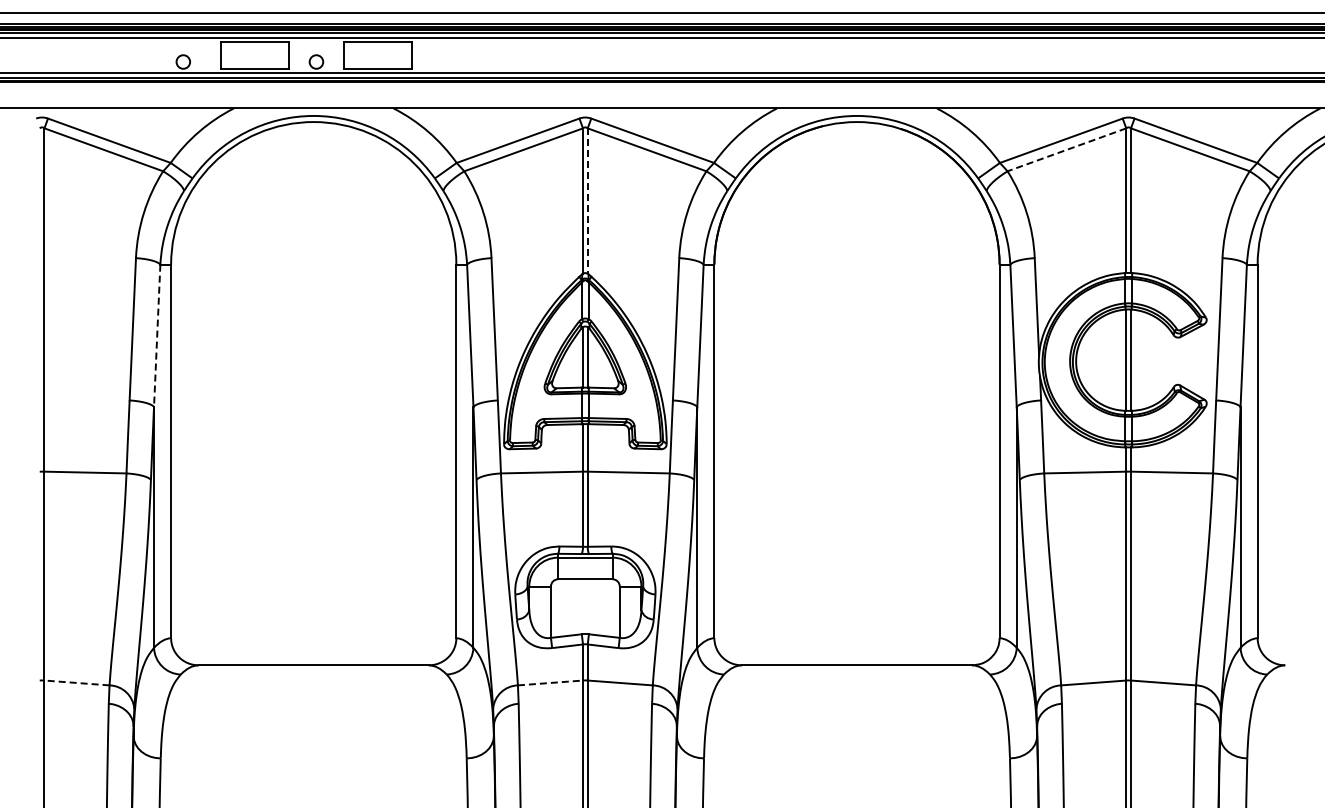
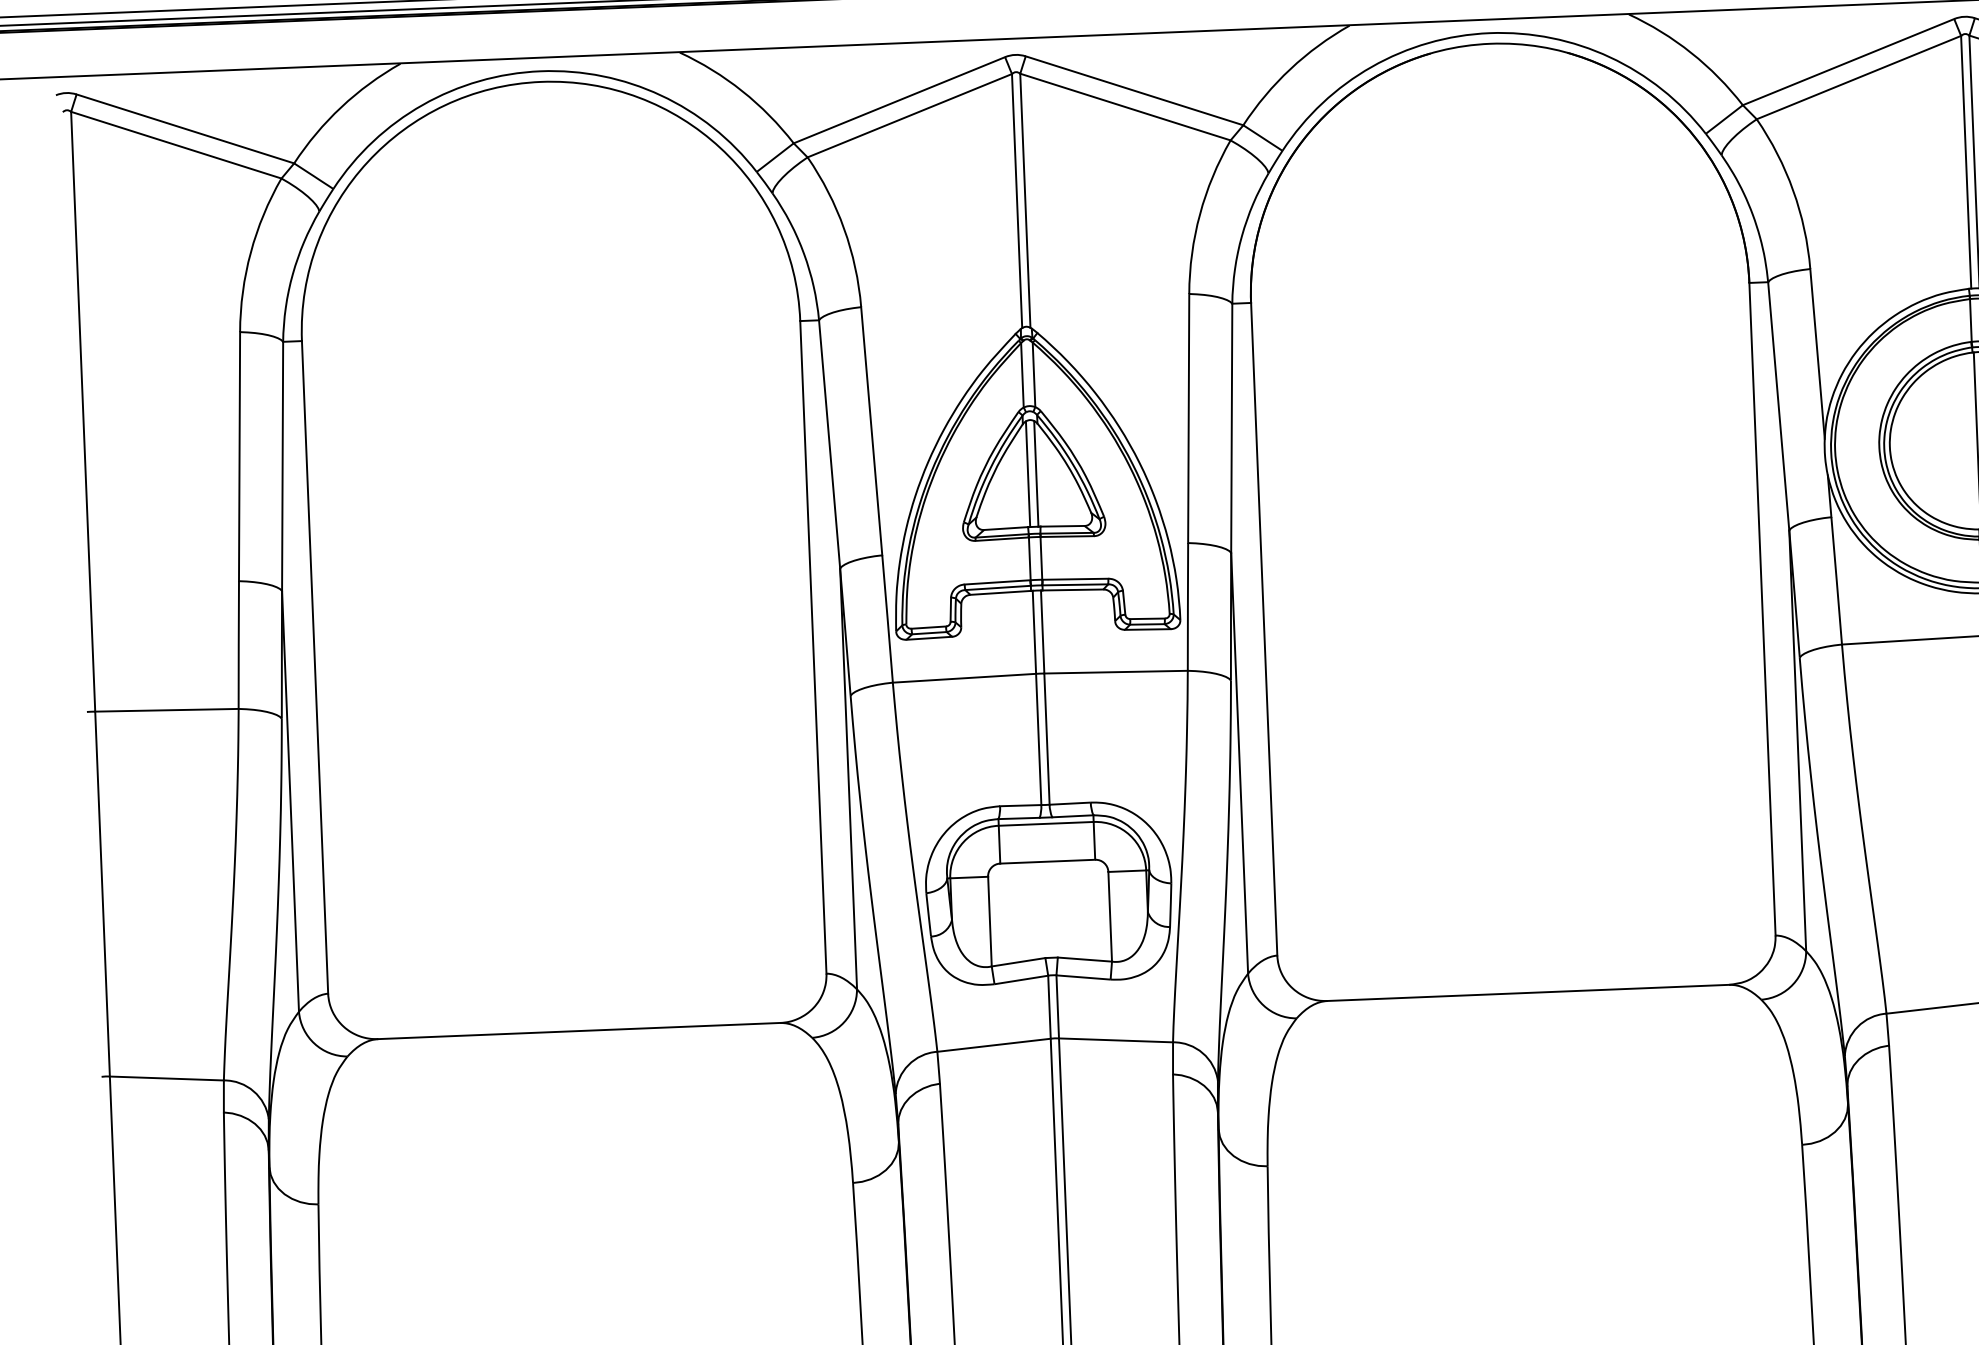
line: (1066, 150) -> (1858, 78), dashed -> solid
line: (587, 201) -> (1024, 201), dashed -> solid
line: (157, 336) -> (283, 467), dashed -> solid
line: (77, 682) -> (167, 1077), dashed -> solid
line: (550, 682) -> (994, 1044), dashed -> solid

